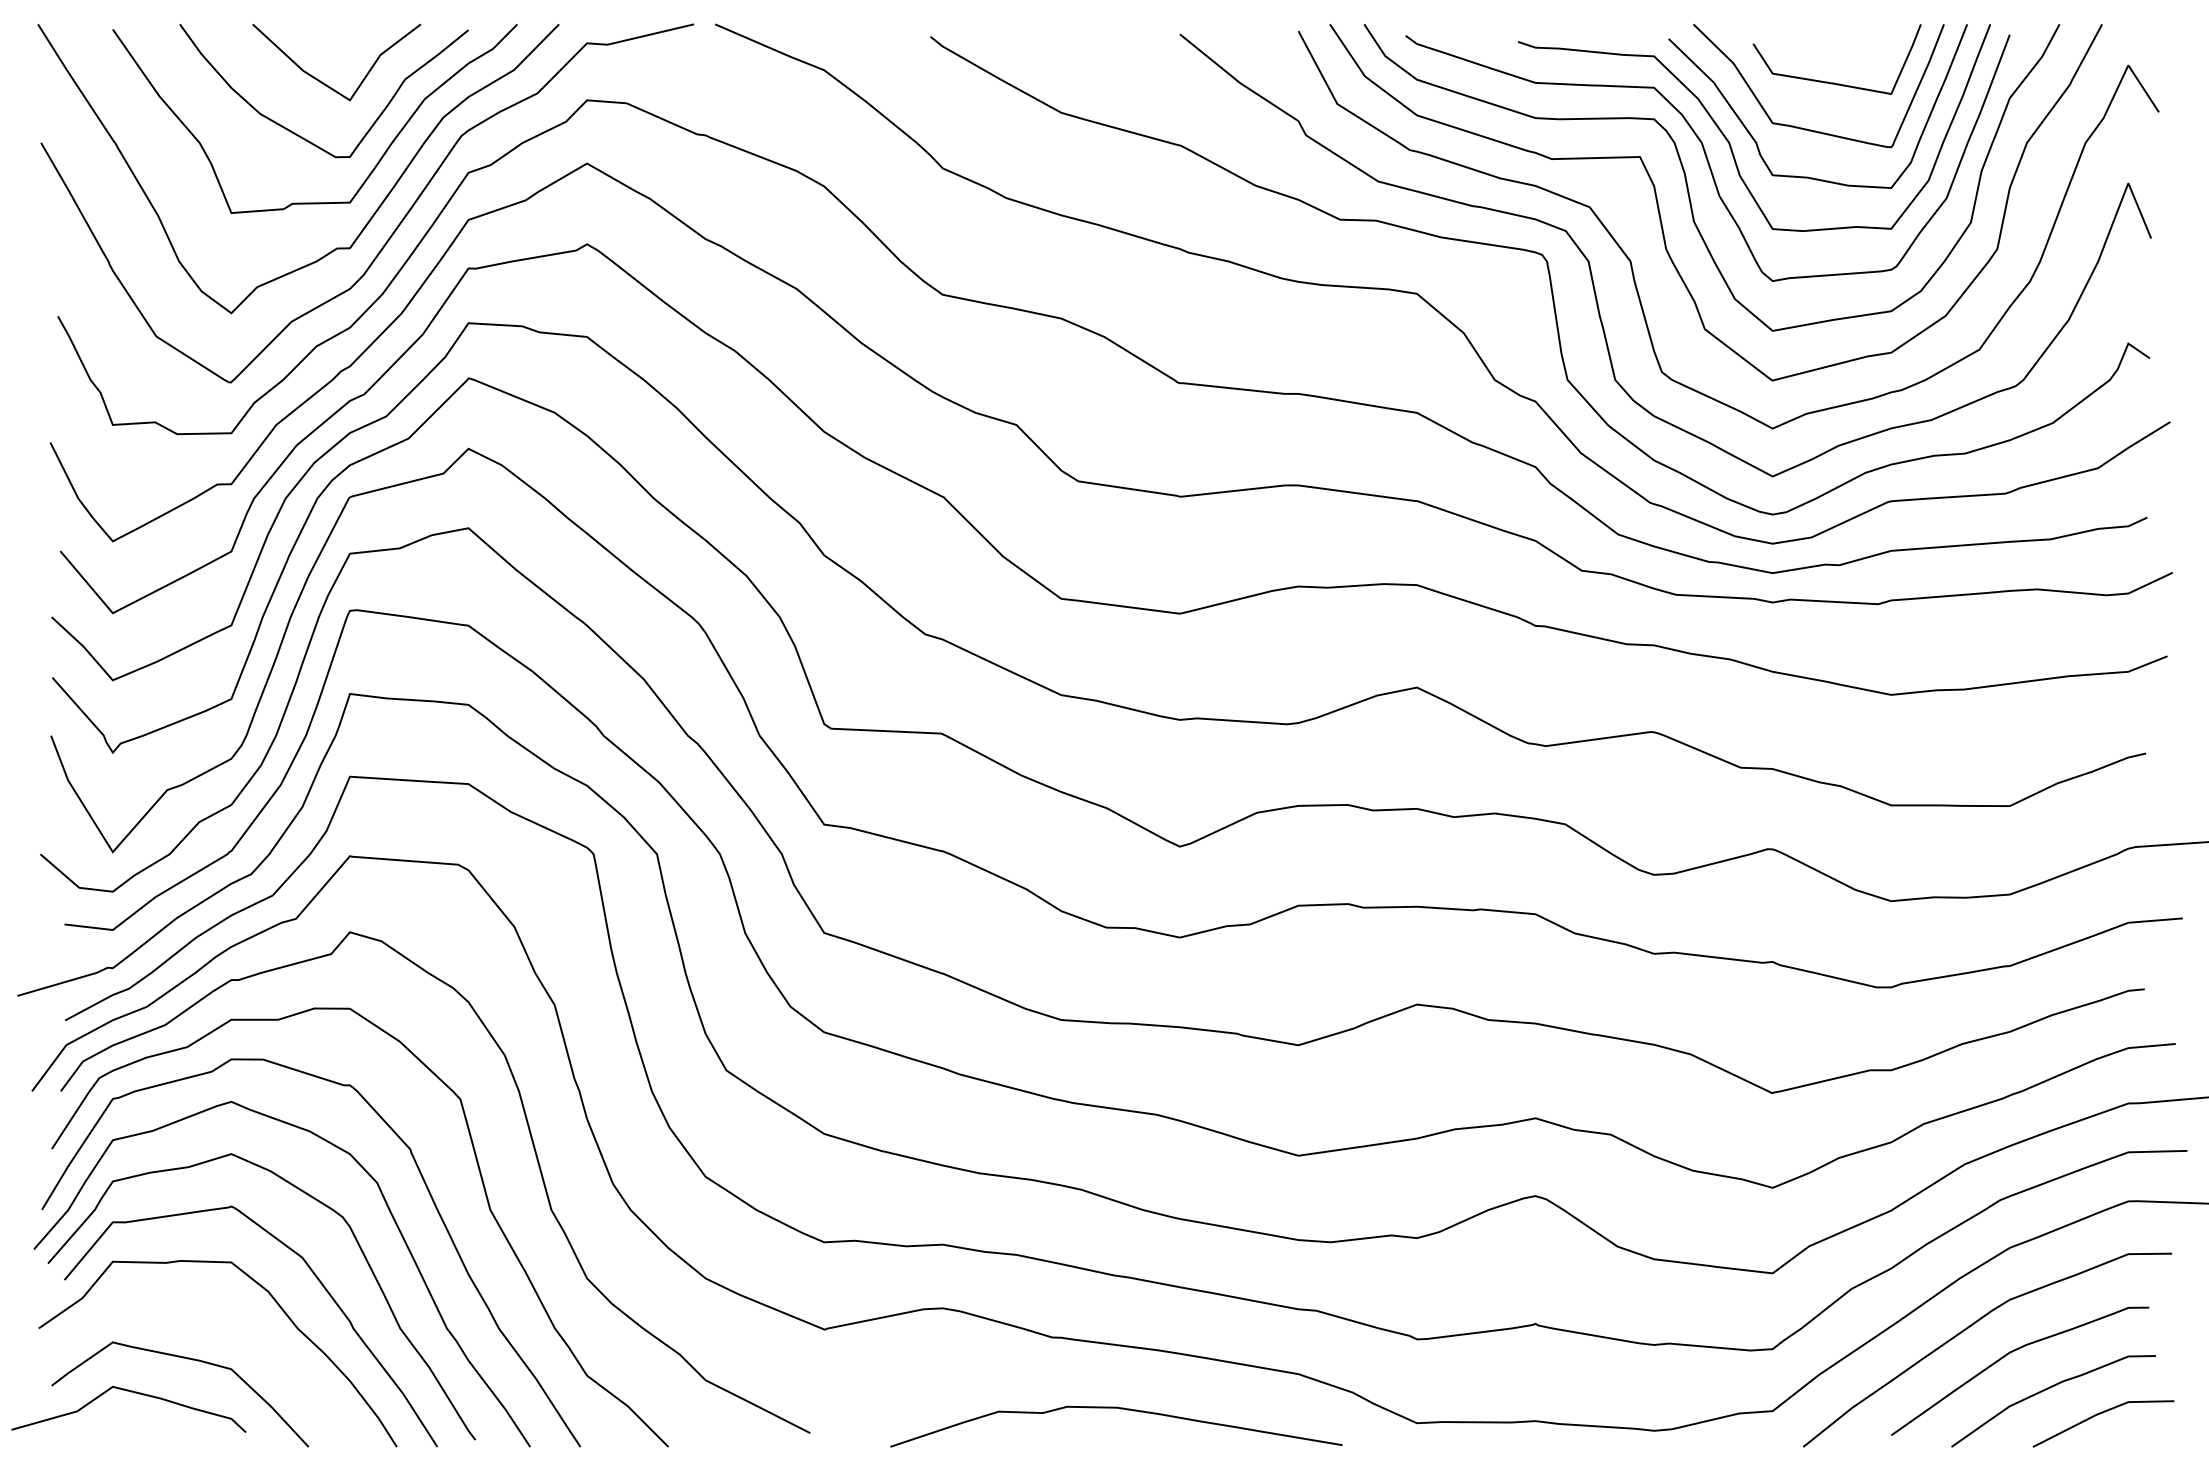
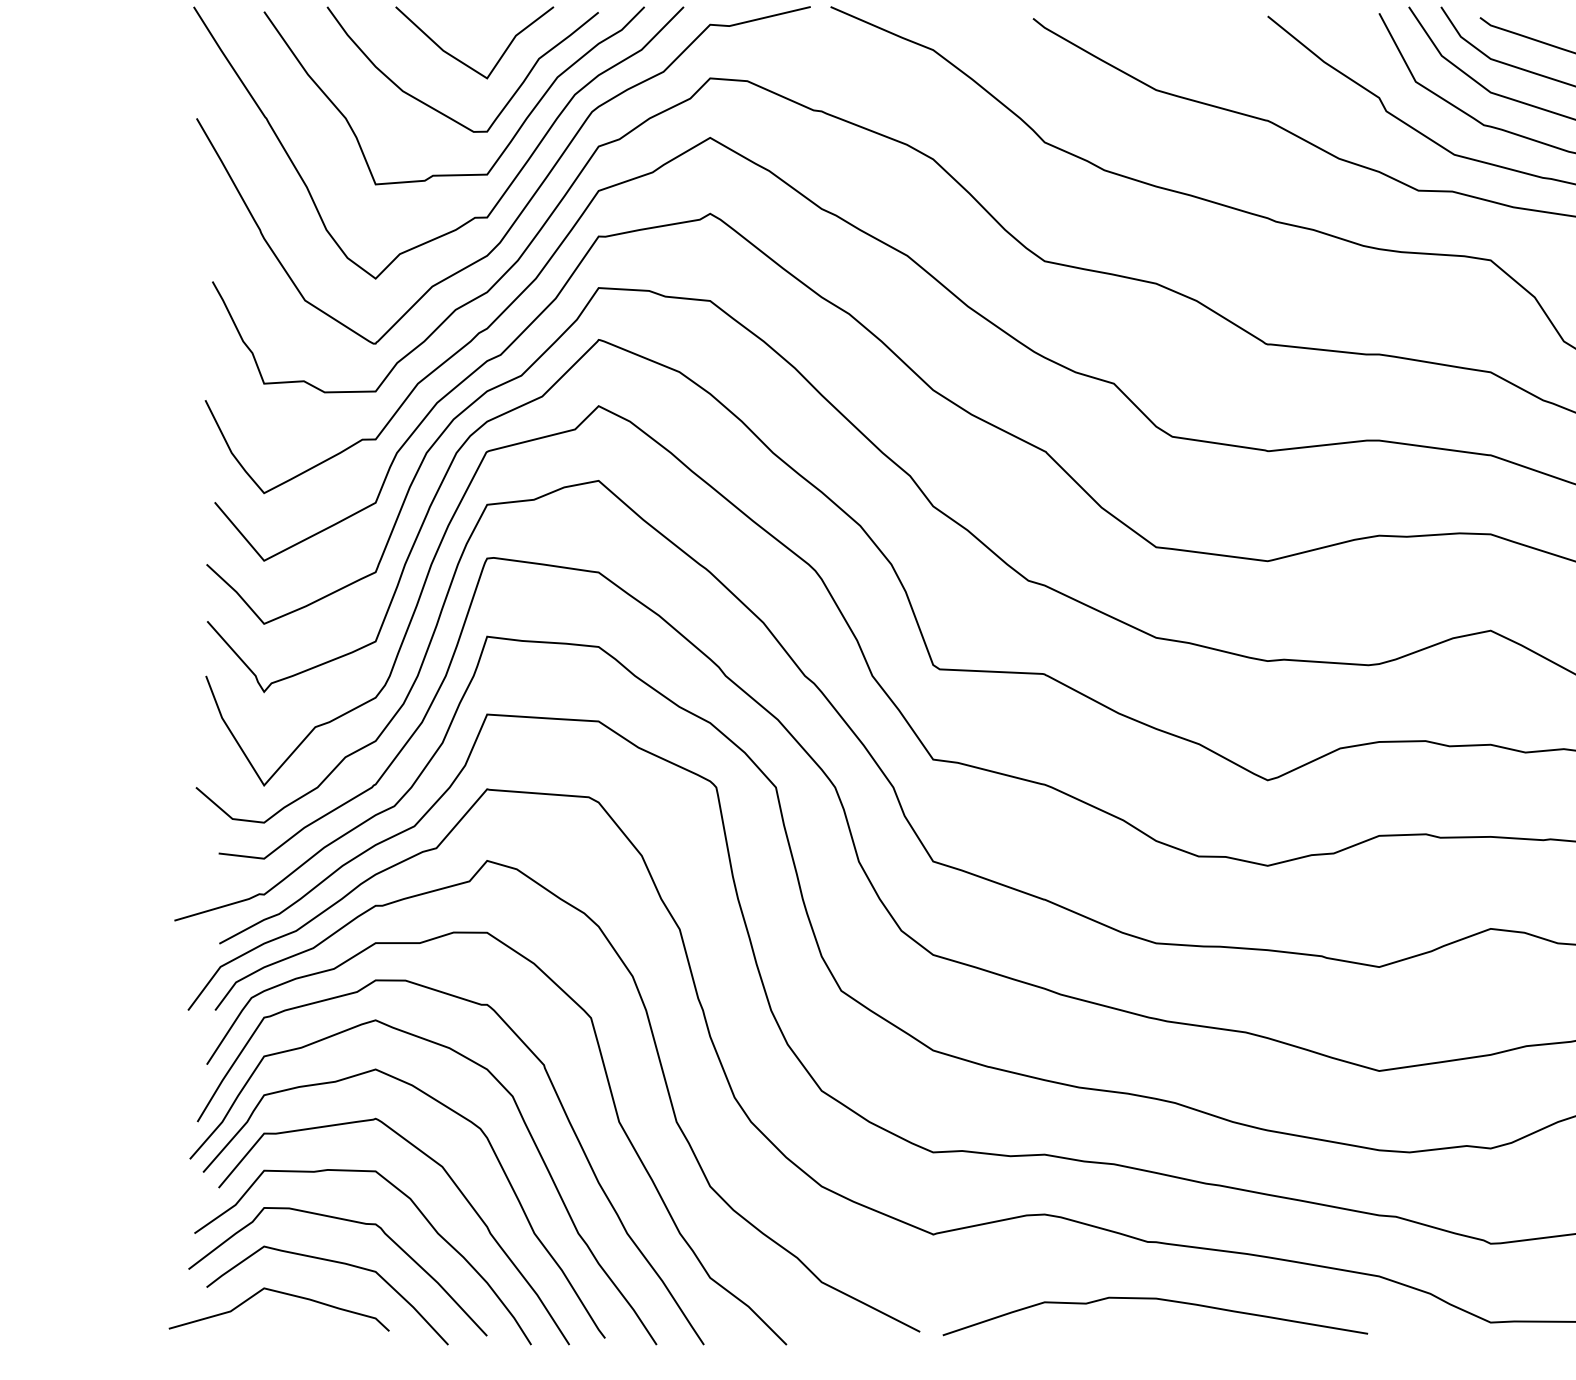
curve: (201, 1315) -> (347, 1221), added
curve: (1120, 1409) -> (1159, 1300), moved

